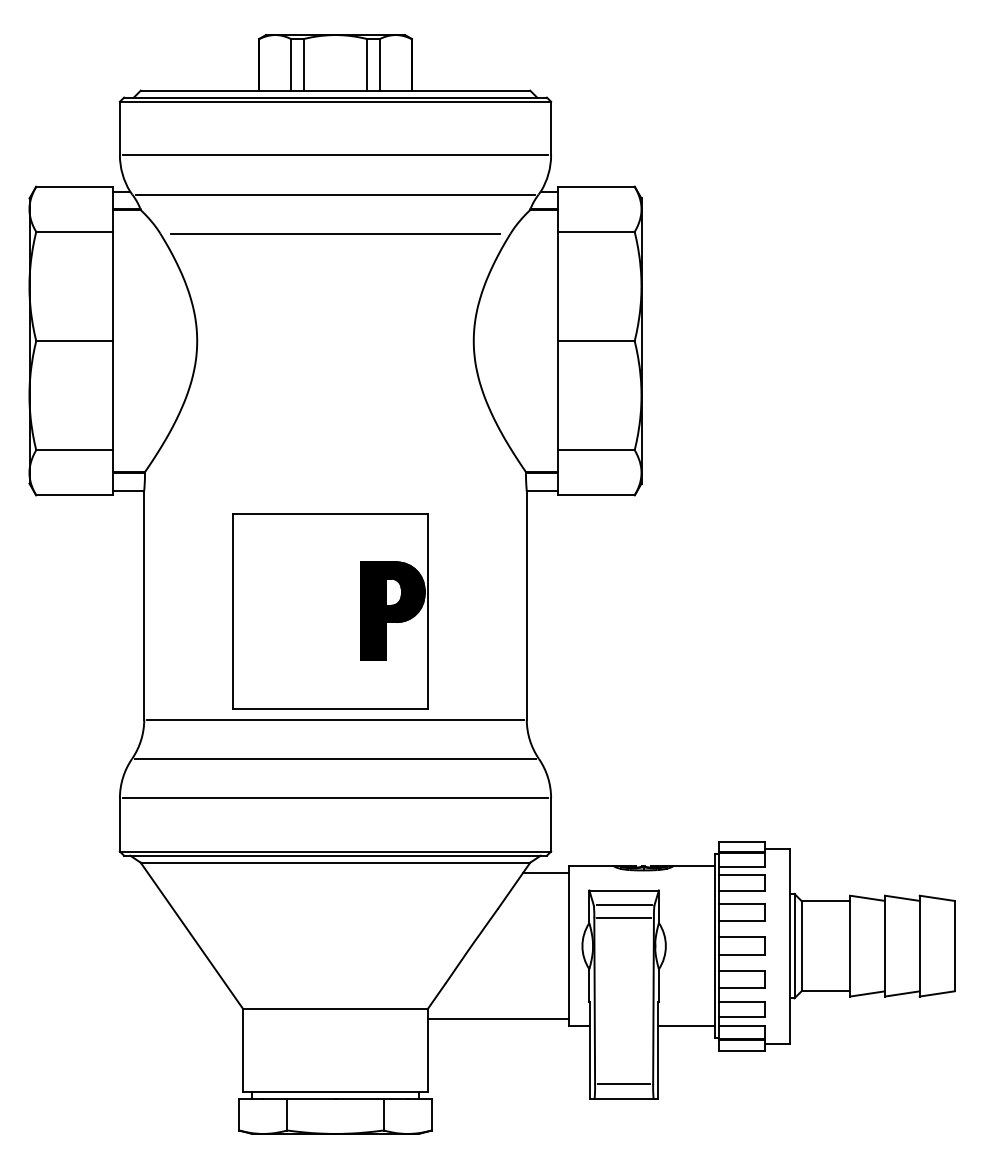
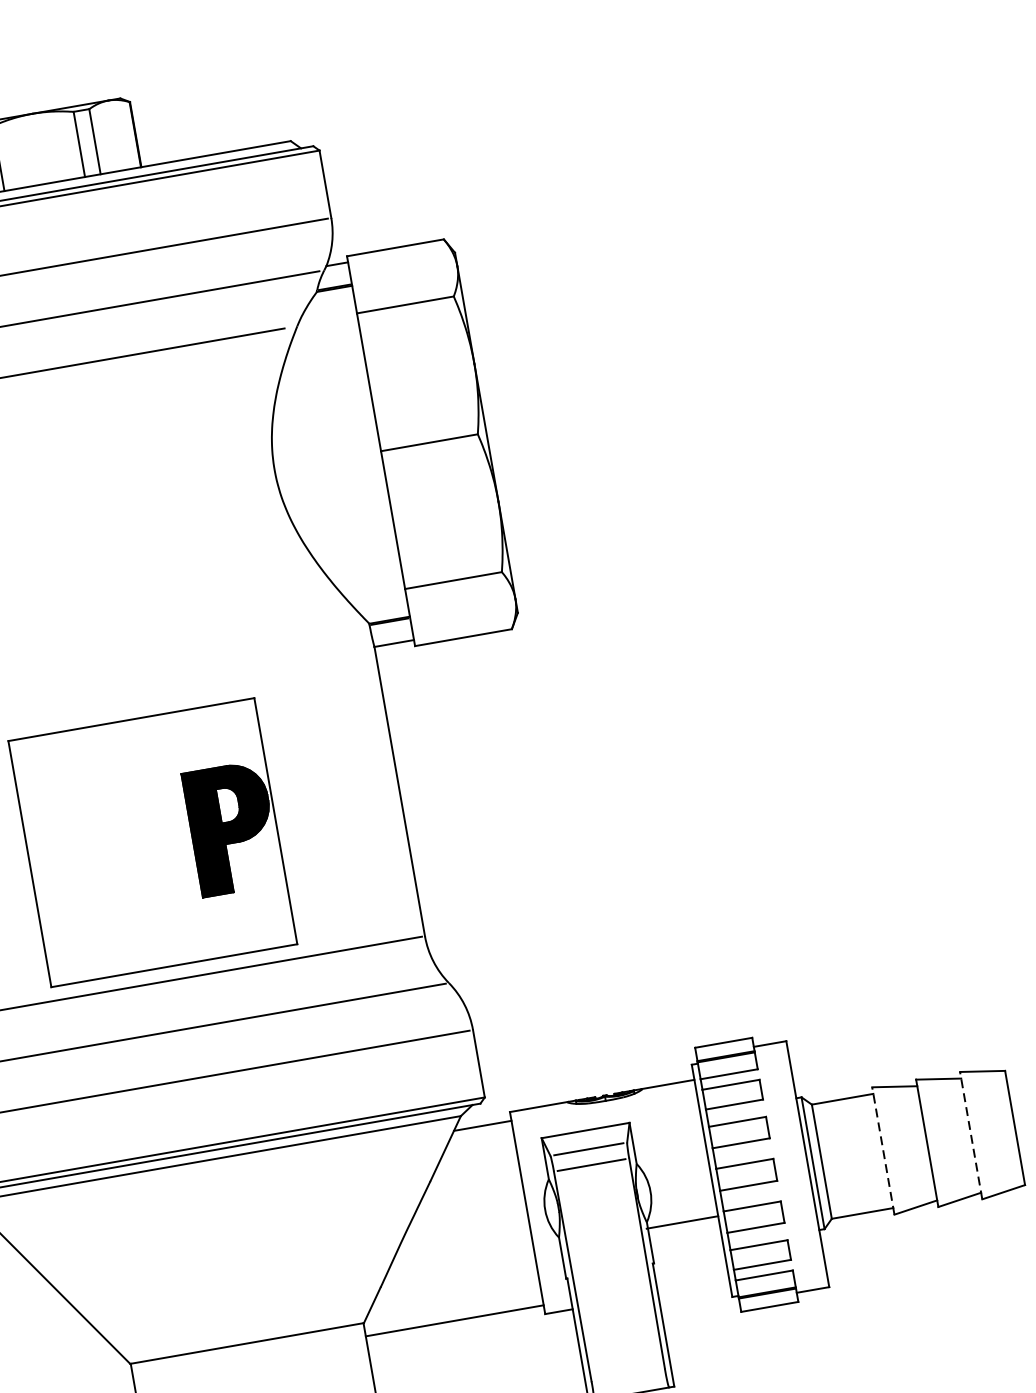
line: (850, 945) -> (883, 1150), solid -> dashed
line: (919, 945) -> (970, 1134), solid -> dashed
line: (685, 1026) -> (681, 1223), moved
line: (624, 1084) -> (628, 1375), removed

